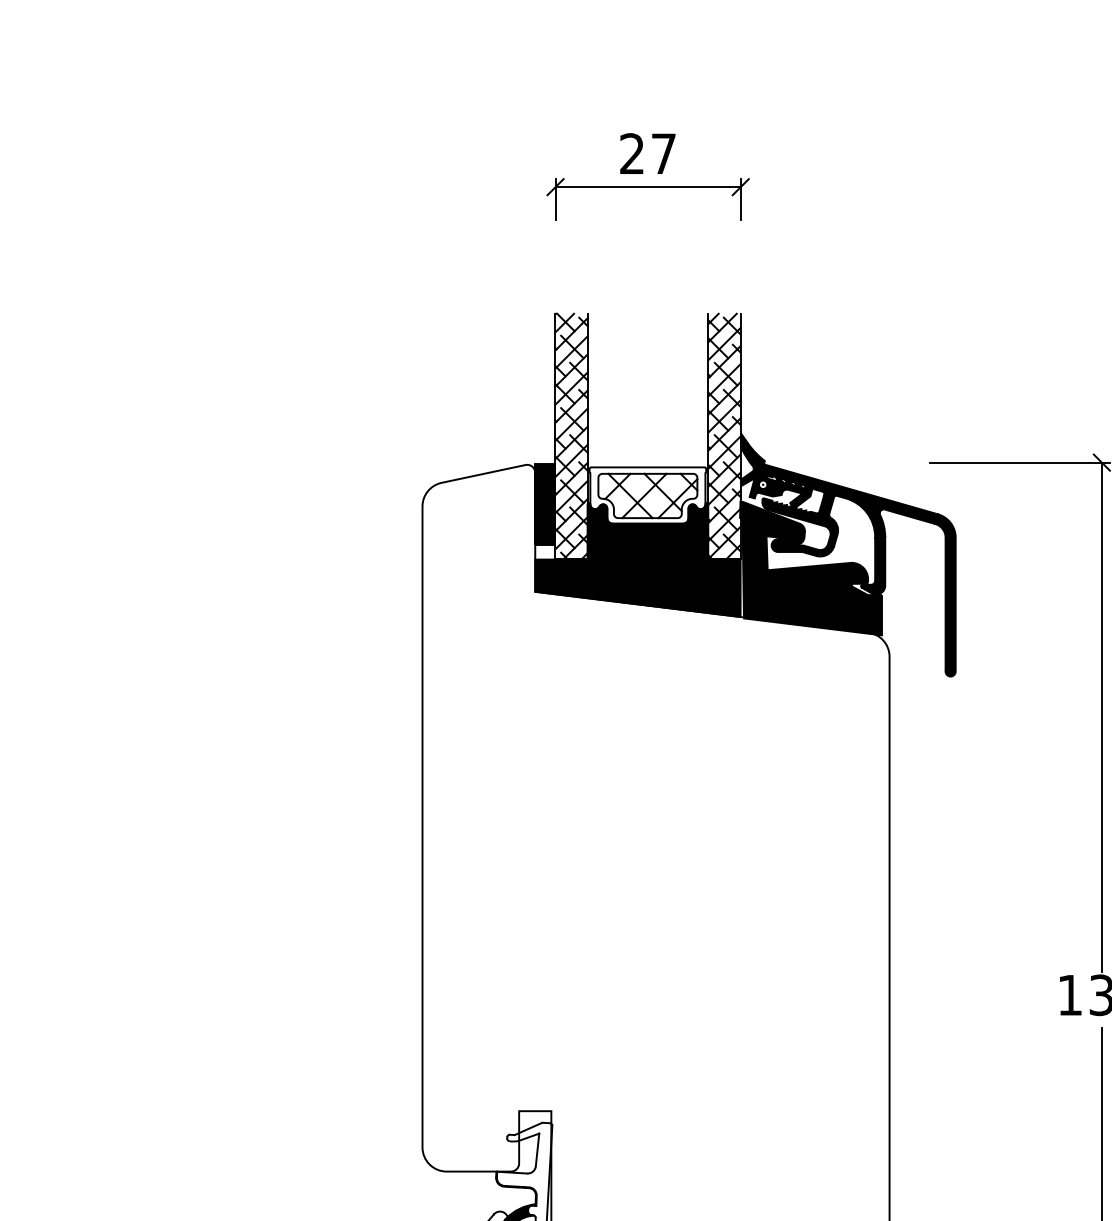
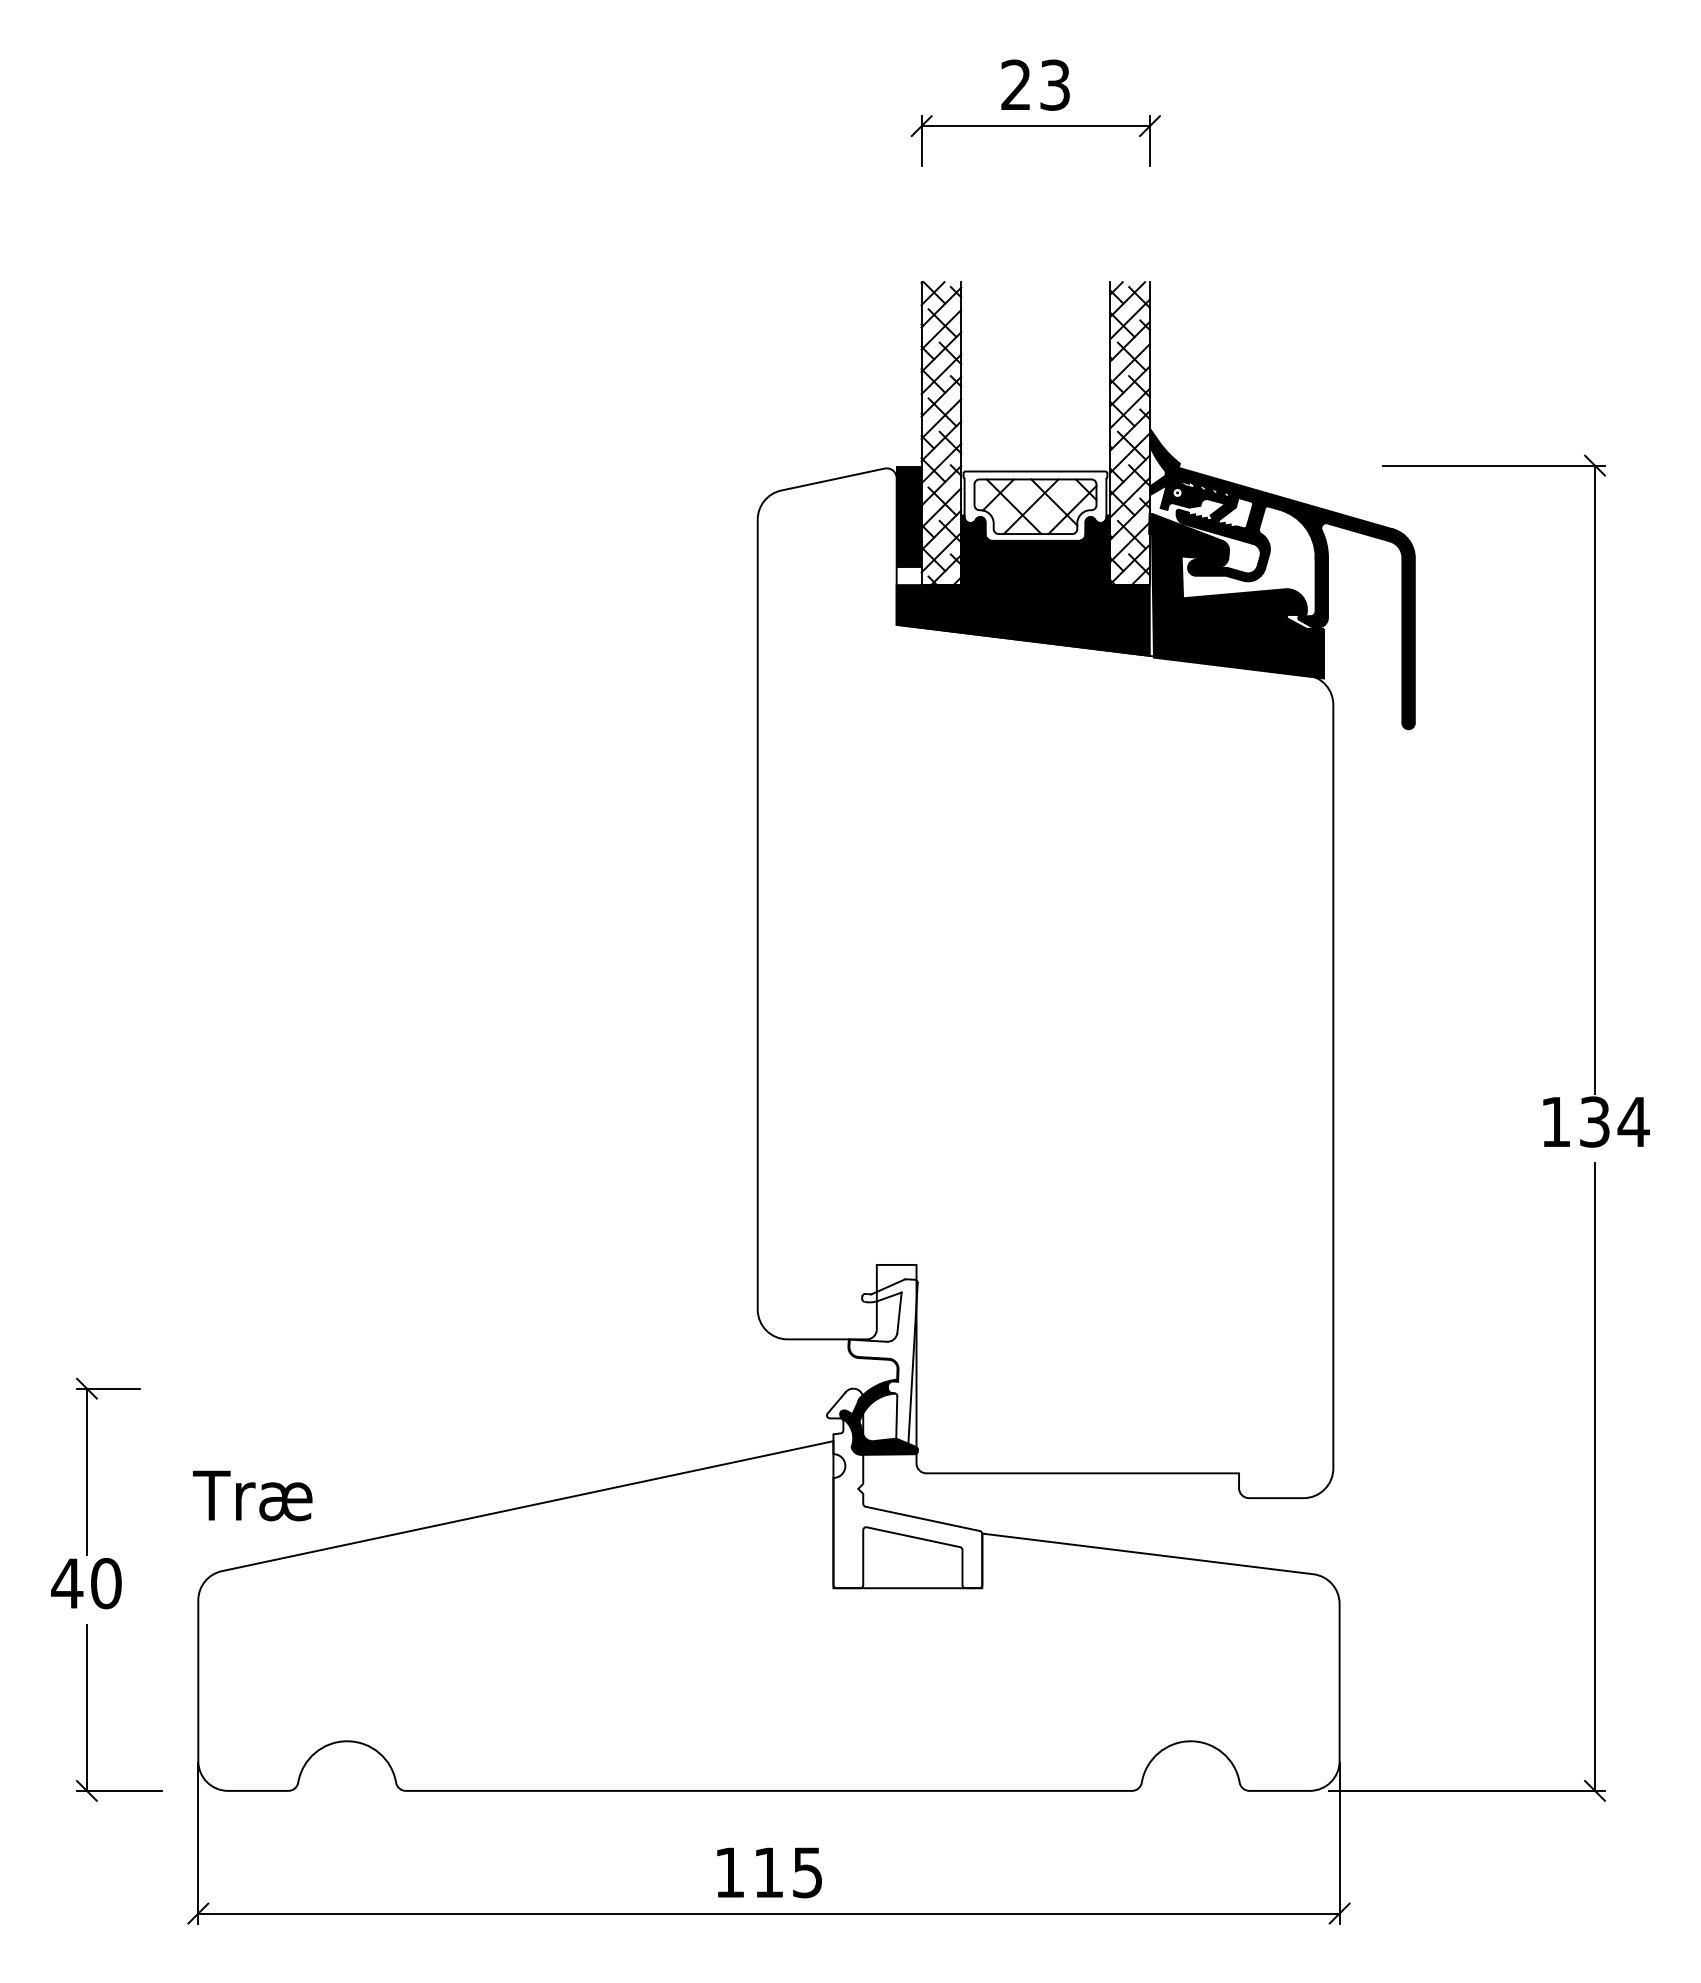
text: (663, 153) -> (1054, 84), 27 -> 23

